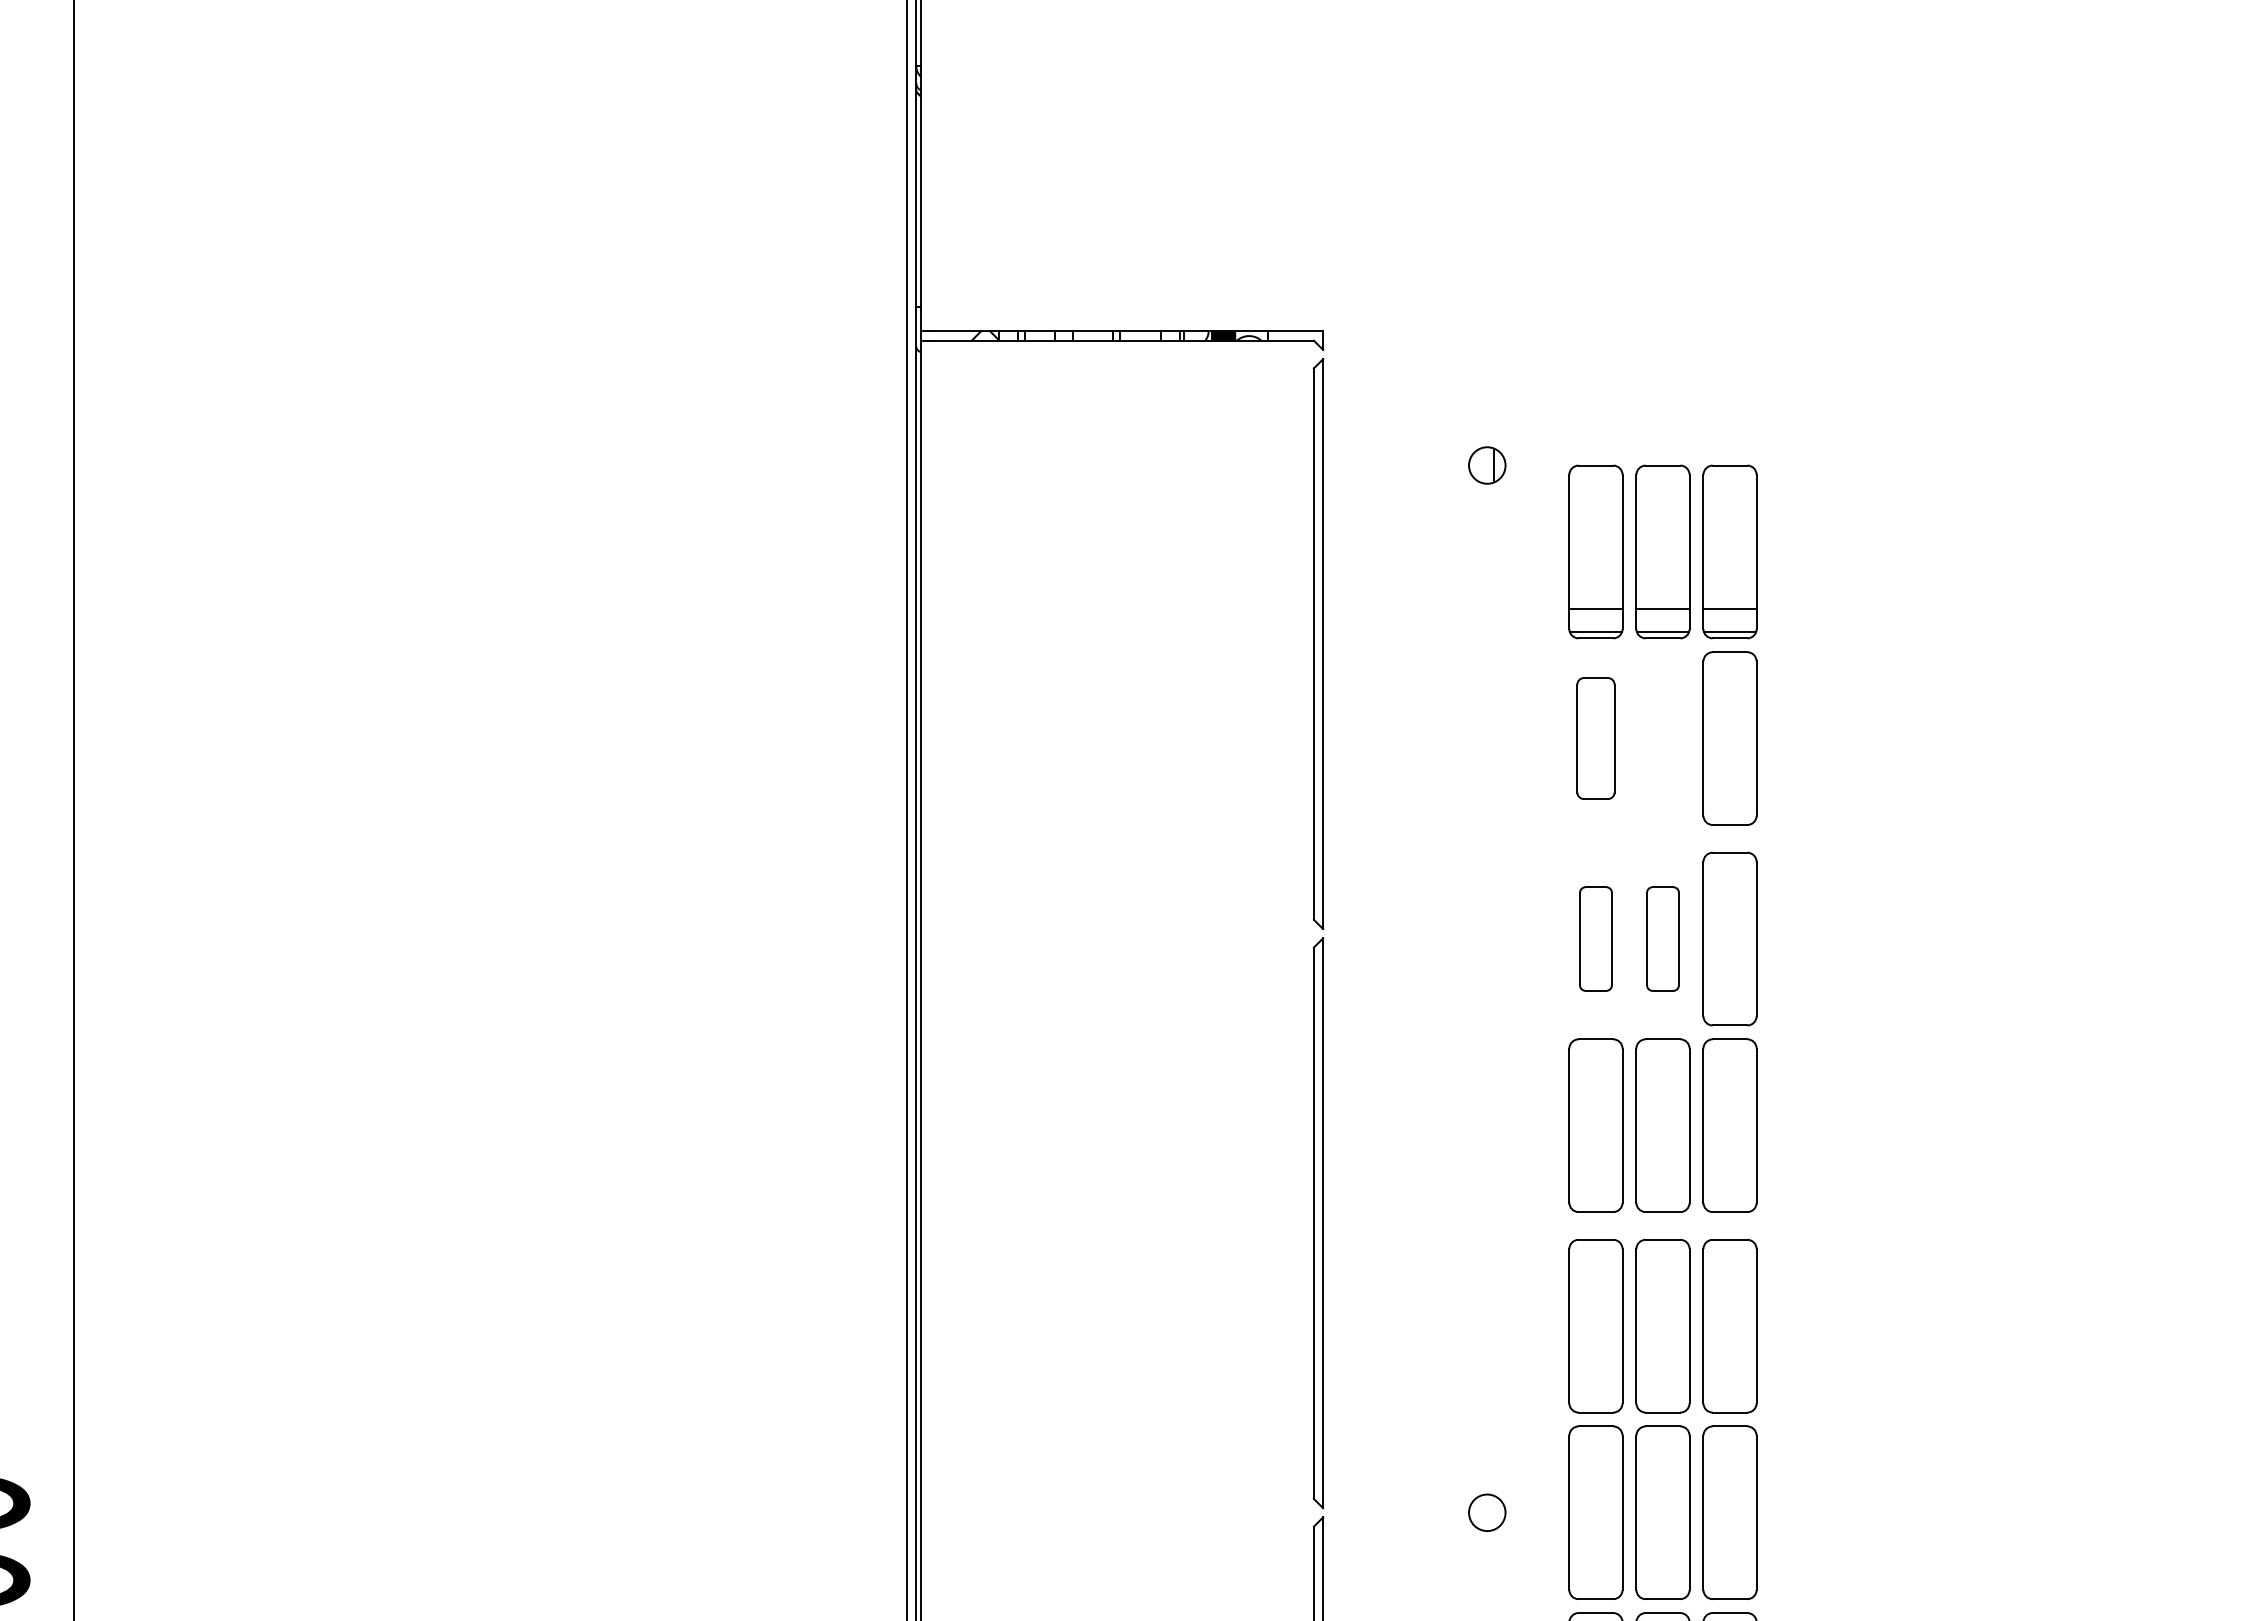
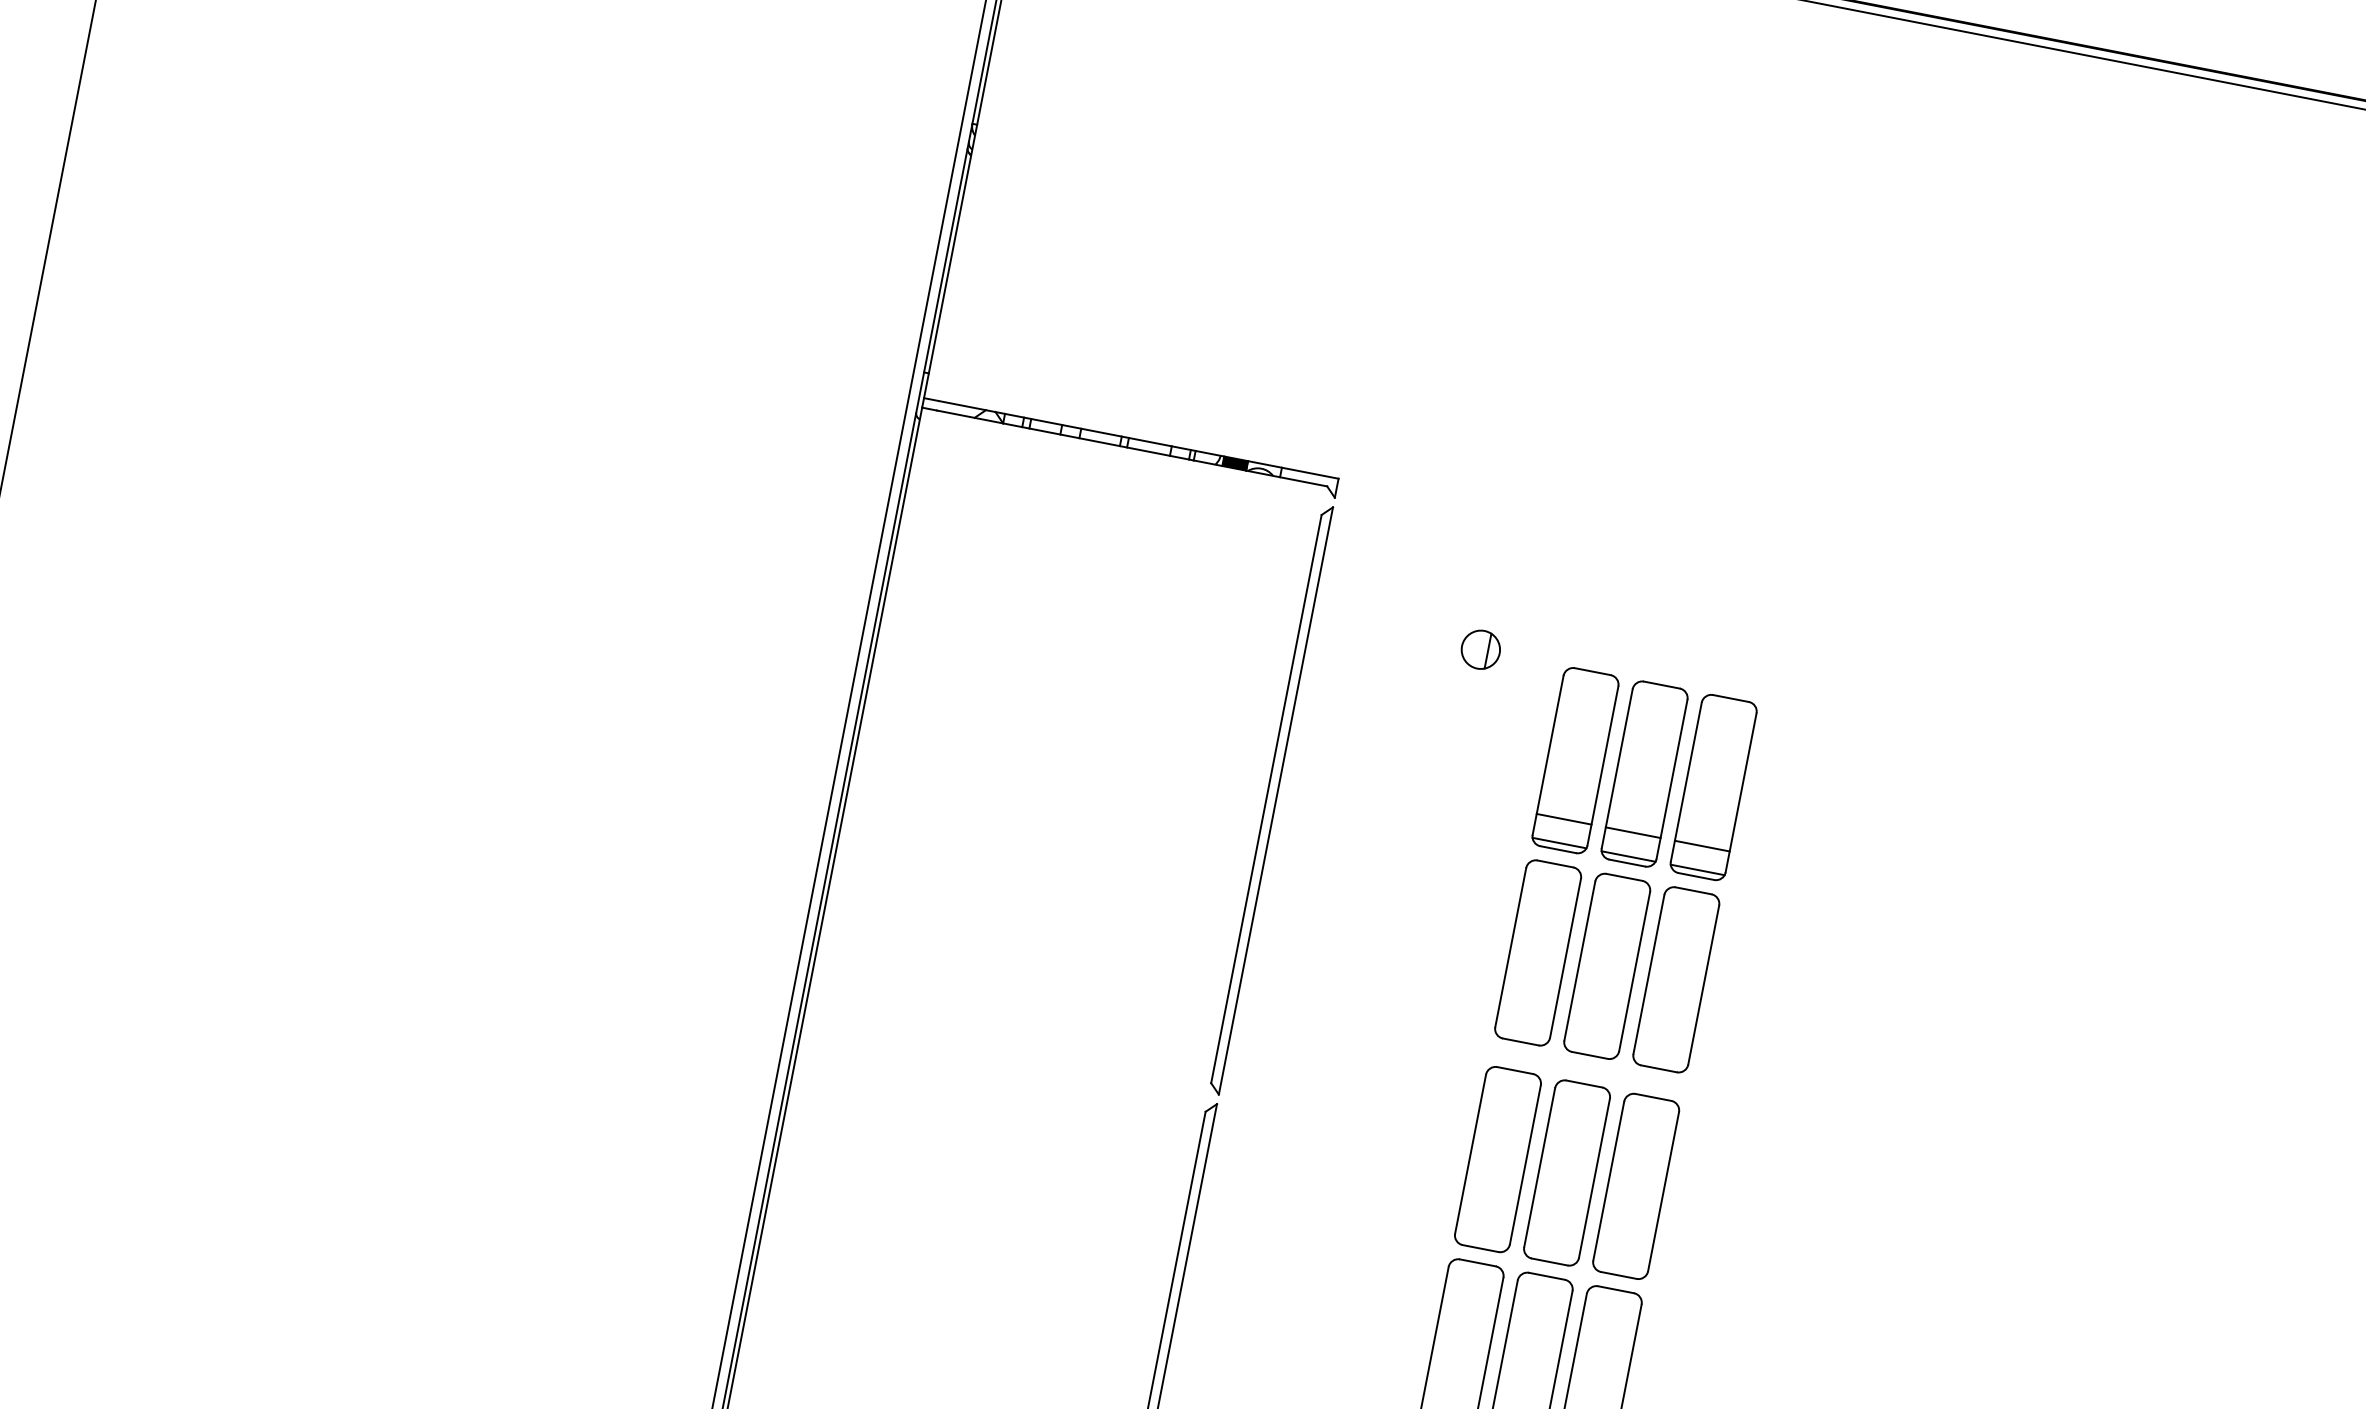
part: (1595, 738) -> (1537, 952), size x1.43
part: (1662, 738) -> (1606, 966), added
part: (1595, 938) -> (1497, 1158), size x1.67
part: (1662, 938) -> (1566, 1172), size x1.67

